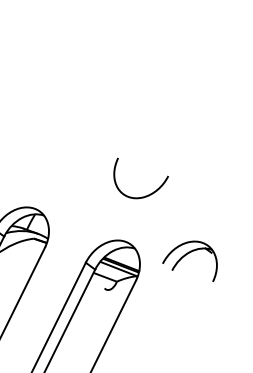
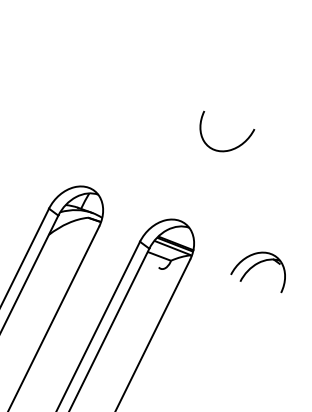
curve: (148, 194) -> (234, 147), moved
part: (185, 256) -> (253, 267), moved

